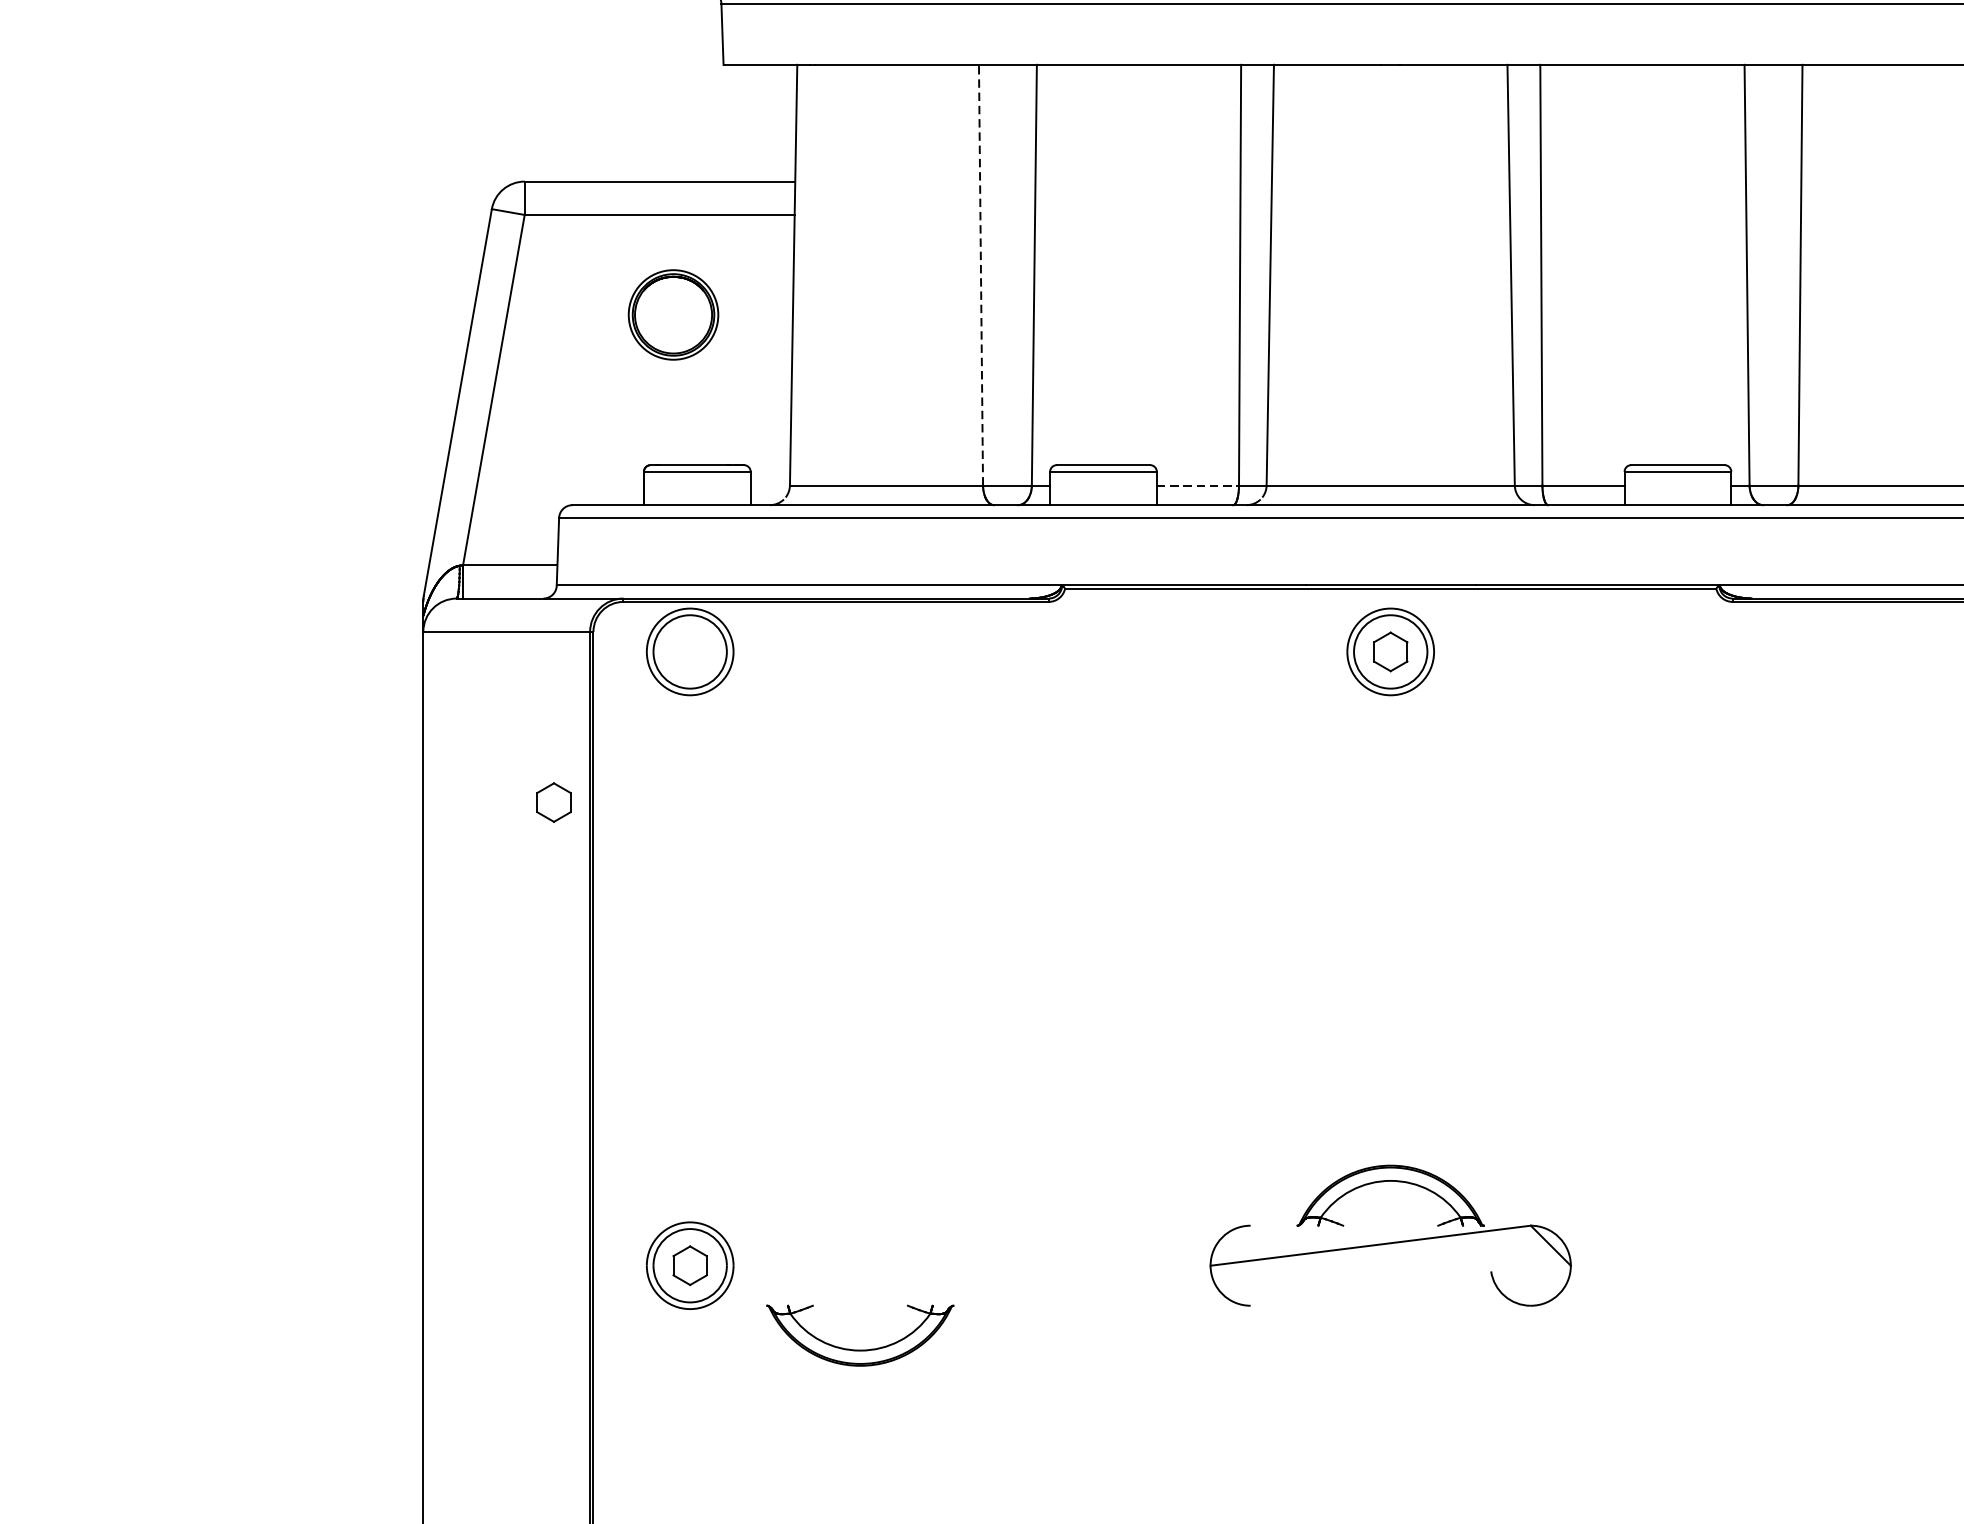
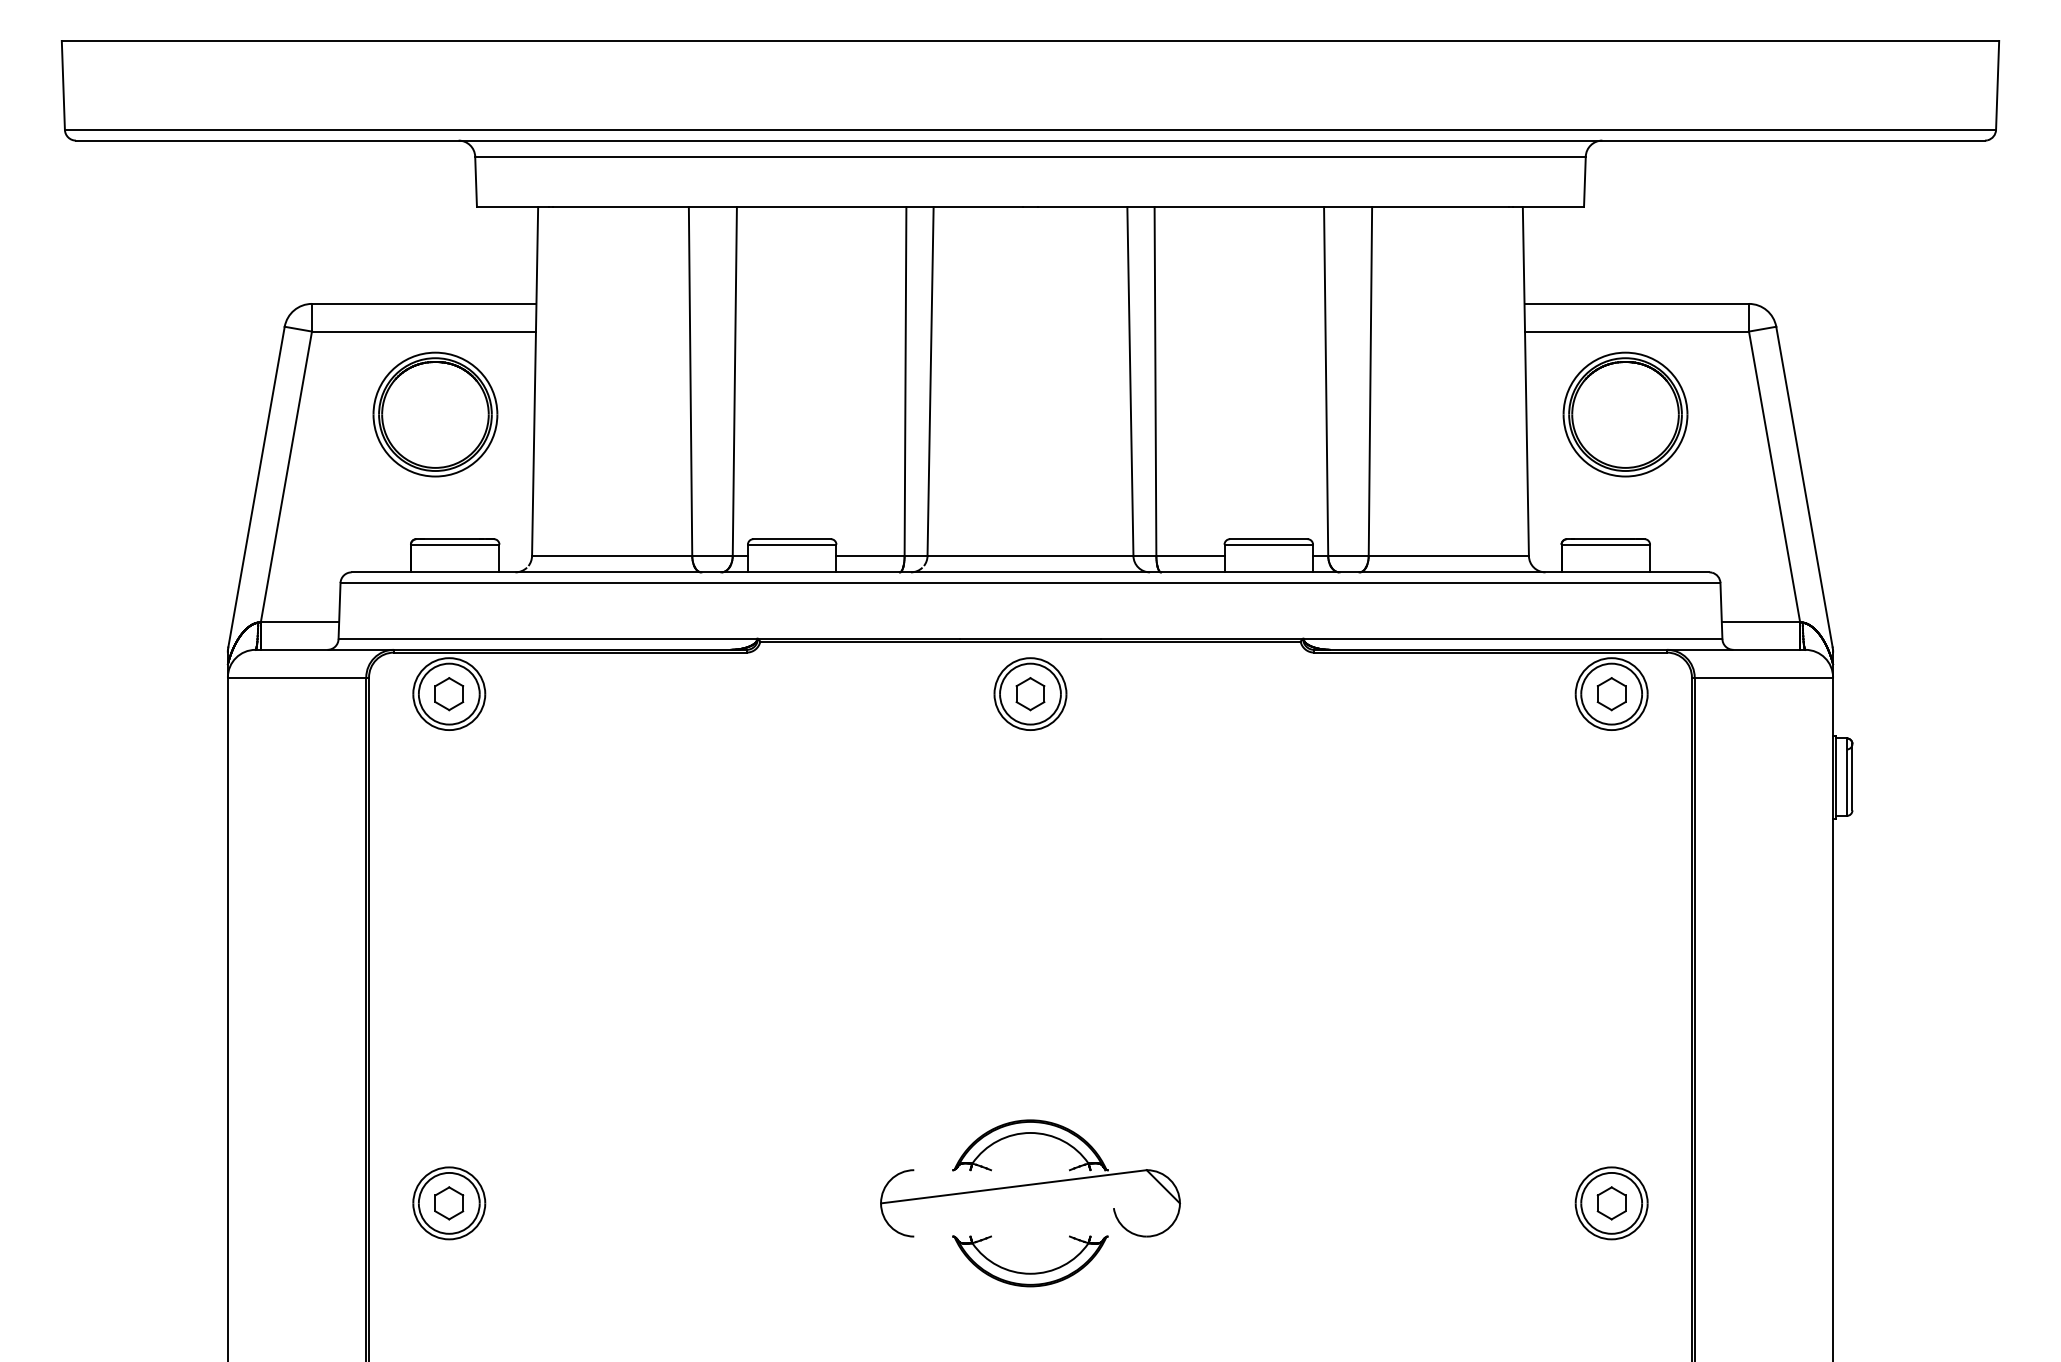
line: (980, 275) -> (690, 381), dashed -> solid
part: (673, 314) -> (435, 414), size x1.67
line: (1199, 486) -> (871, 556), dashed -> solid
part: (554, 803) -> (449, 694), moved
part: (860, 1349) -> (1030, 1272), moved

